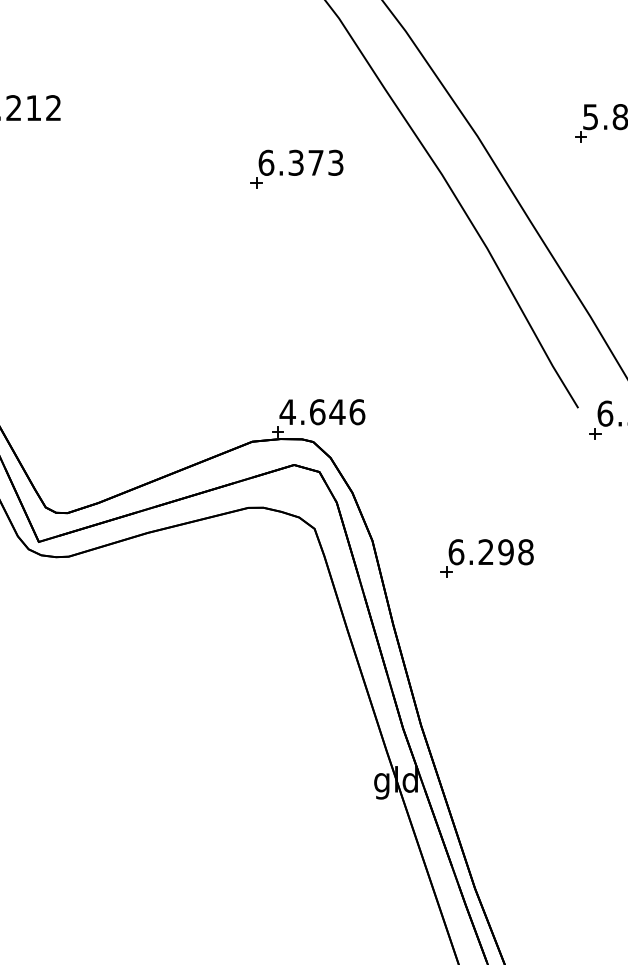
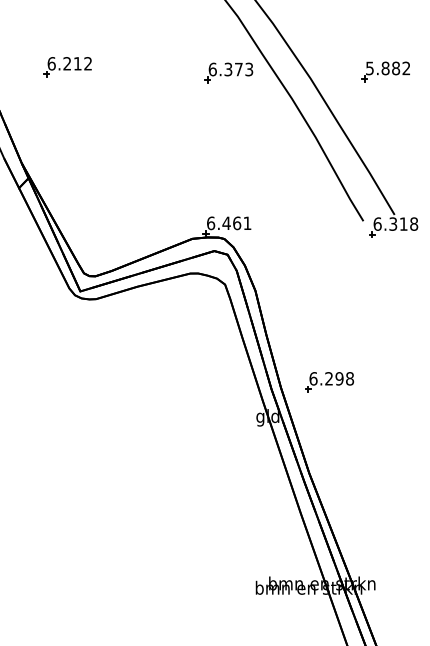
part: (296, 168) -> (228, 72), moved
text: (321, 412) -> (228, 223), 4.646 -> 6.461
part: (486, 559) -> (329, 382), moved

